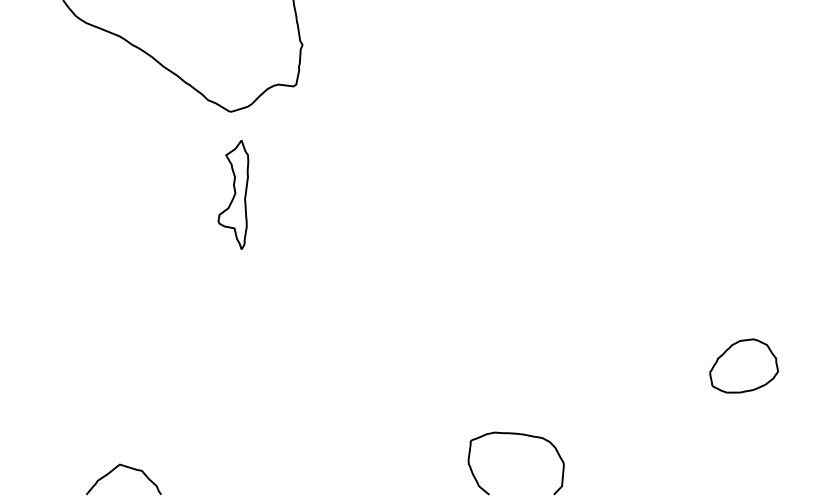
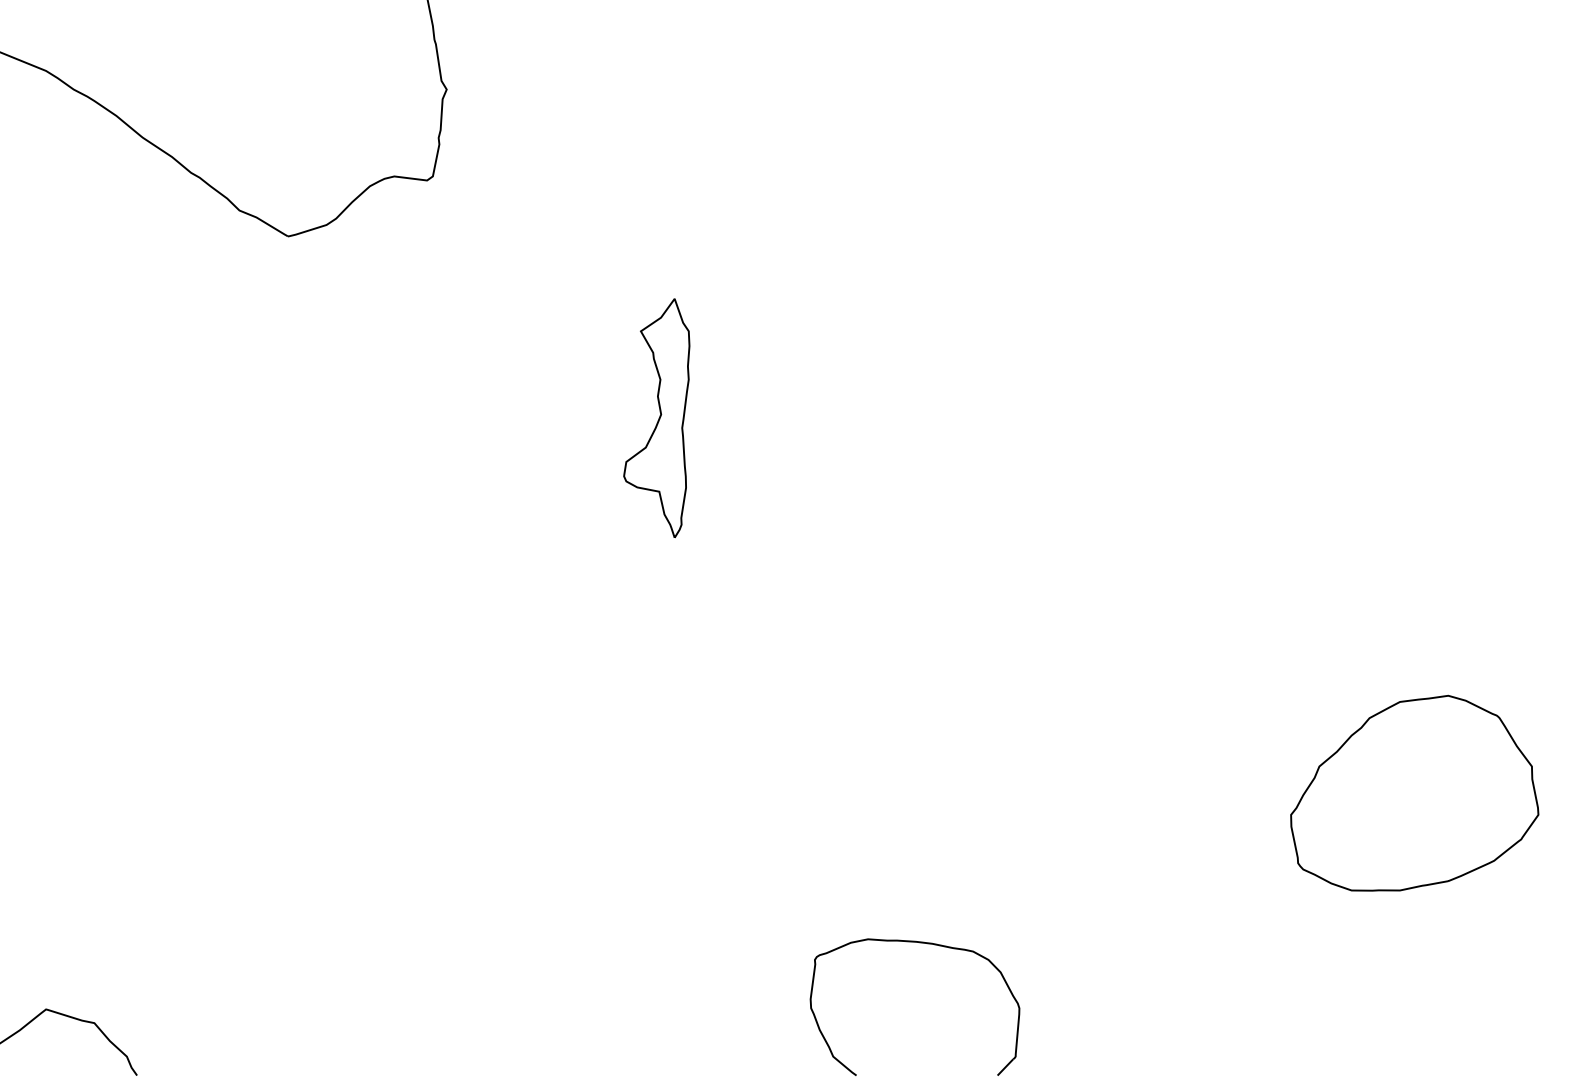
part: (233, 194) -> (656, 417), moved
part: (743, 365) -> (1413, 792), size x1.67

